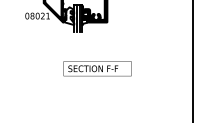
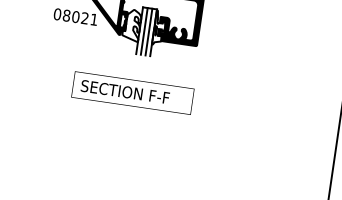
text: (97, 68) -> (132, 92), moved

